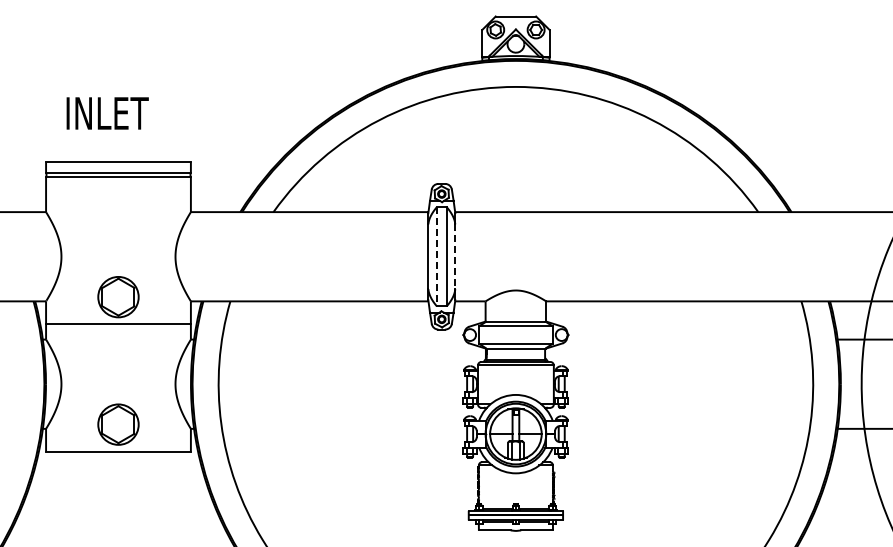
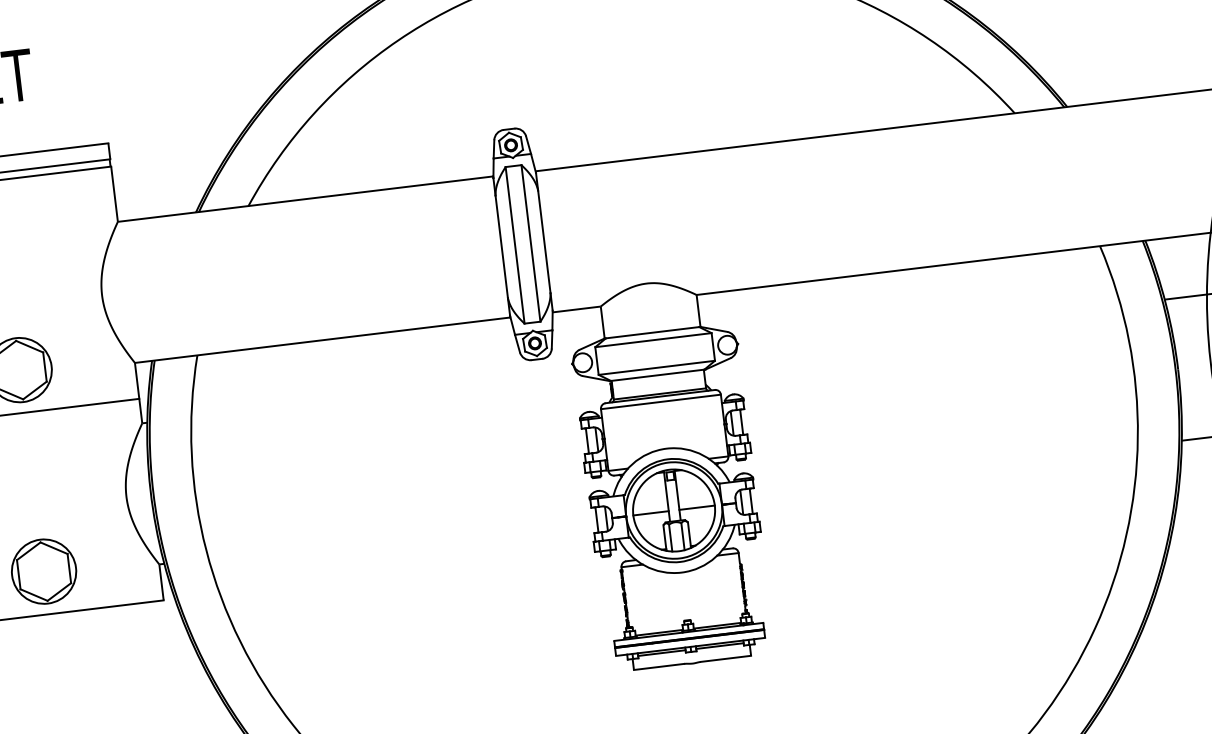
line: (436, 256) -> (514, 245), dashed -> solid
line: (455, 257) -> (544, 242), dashed -> solid

